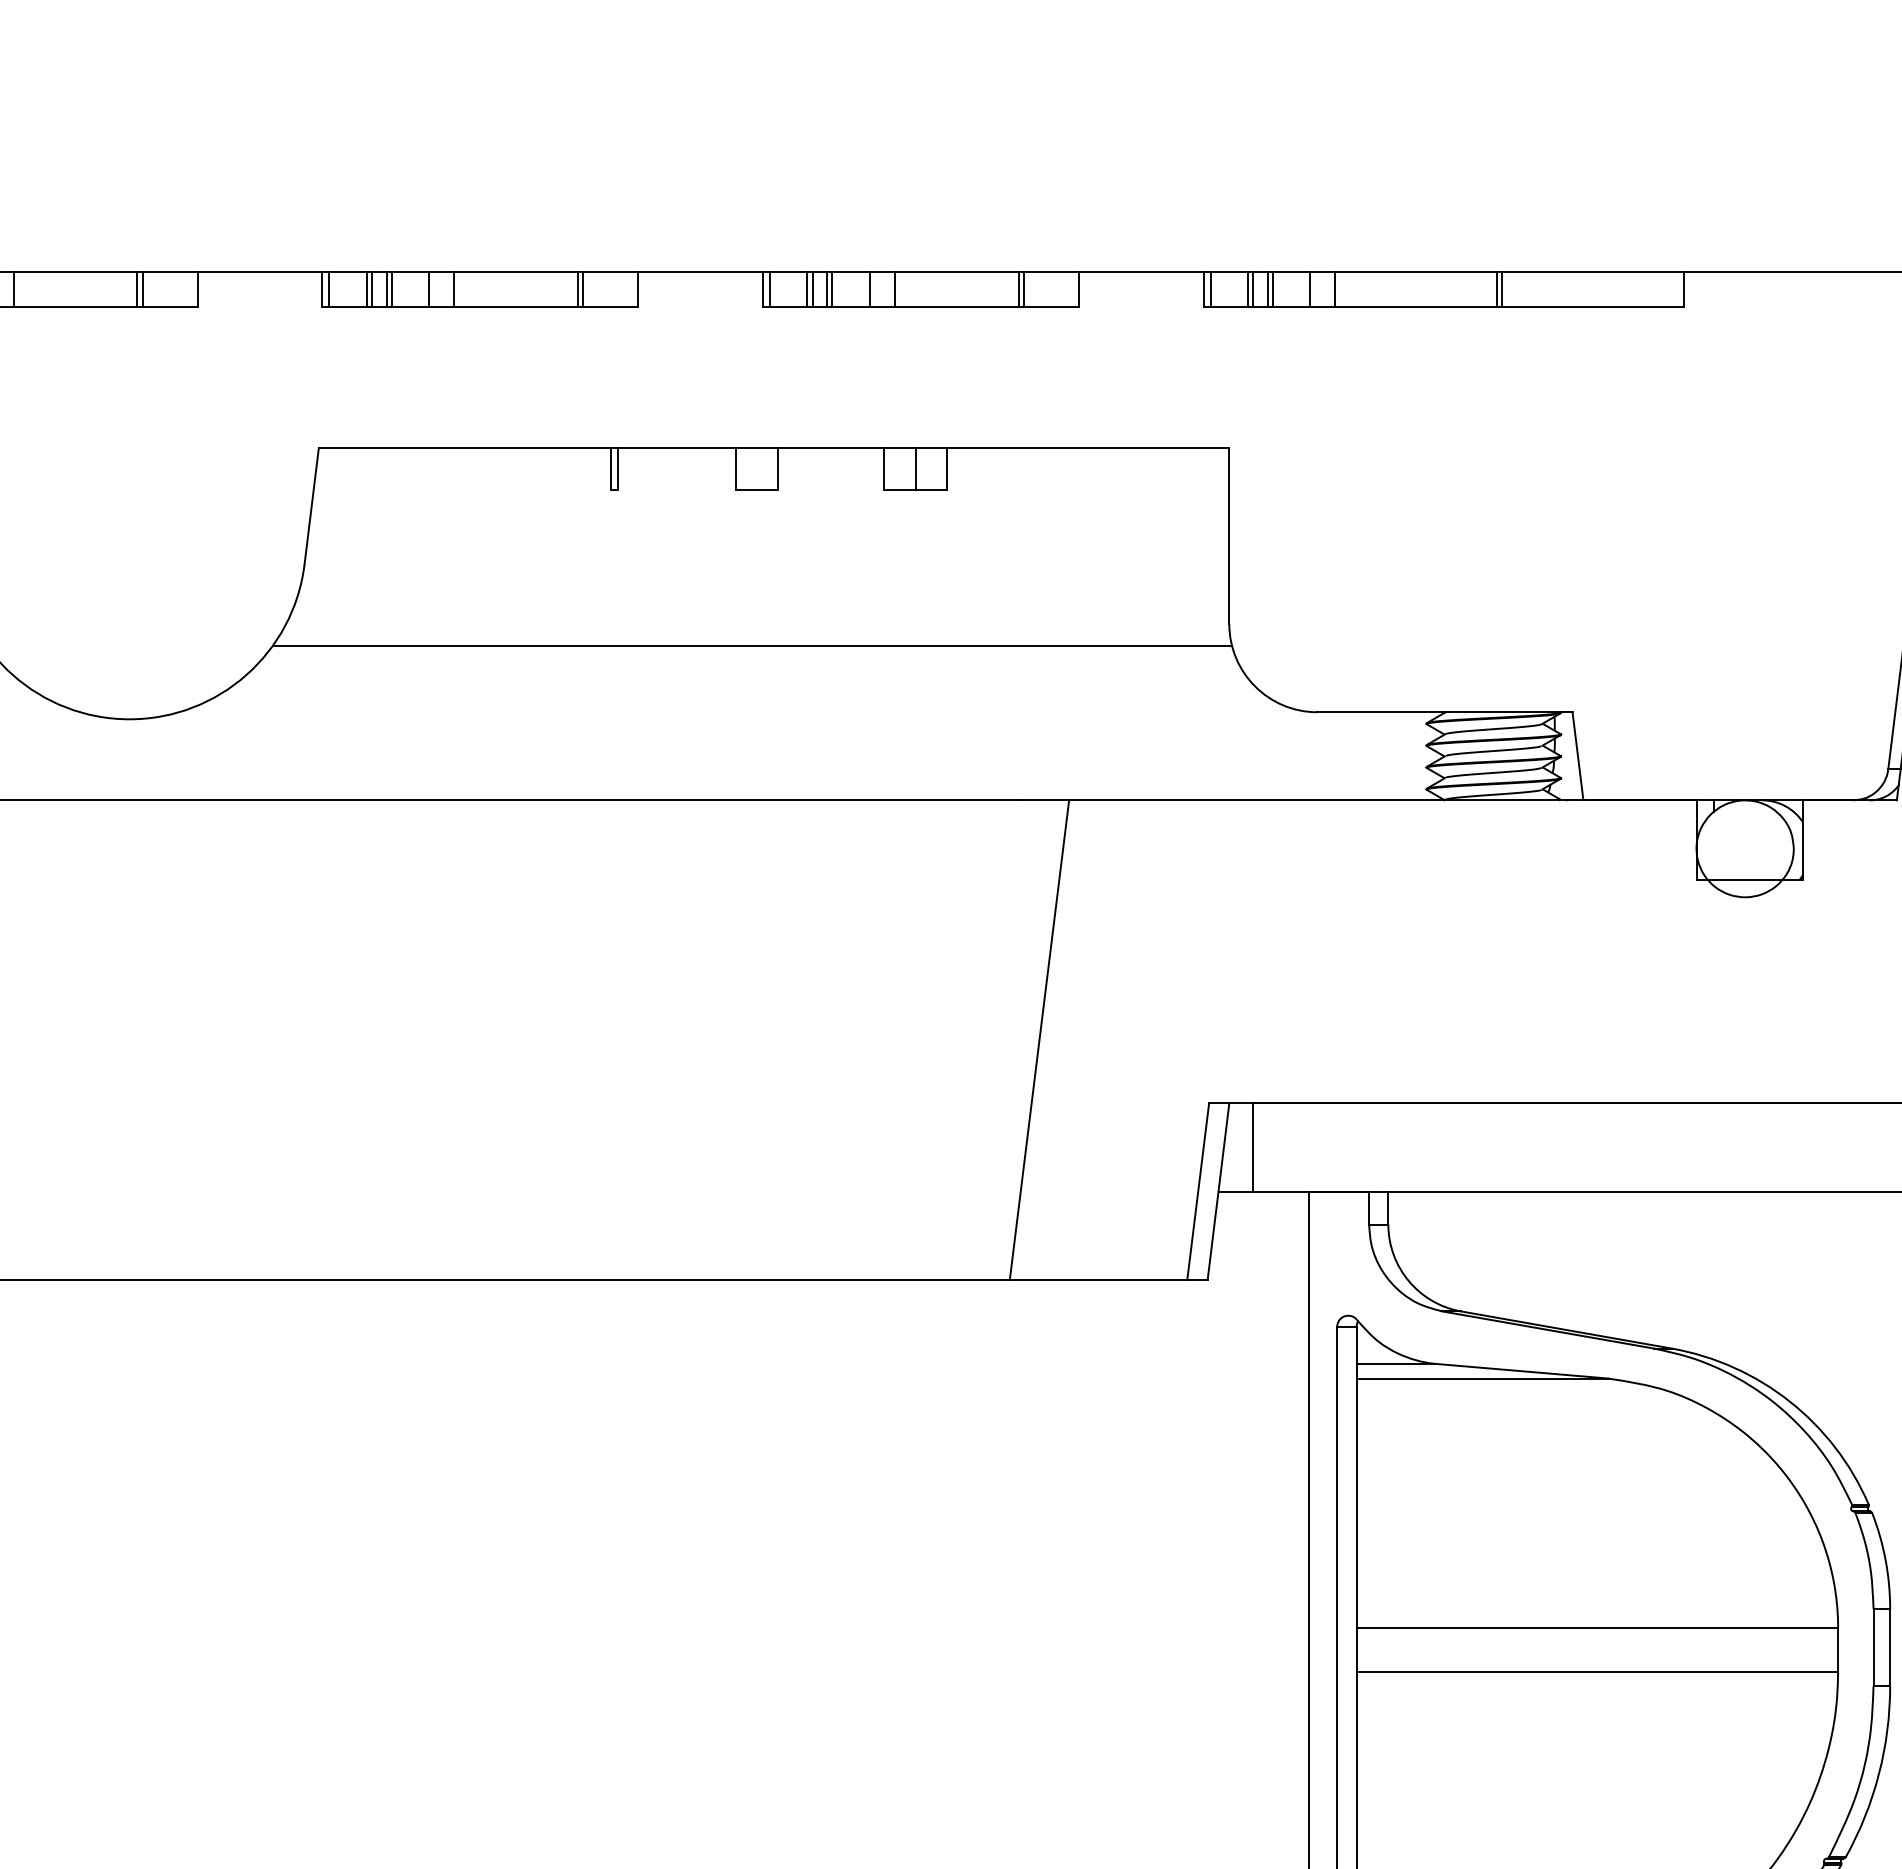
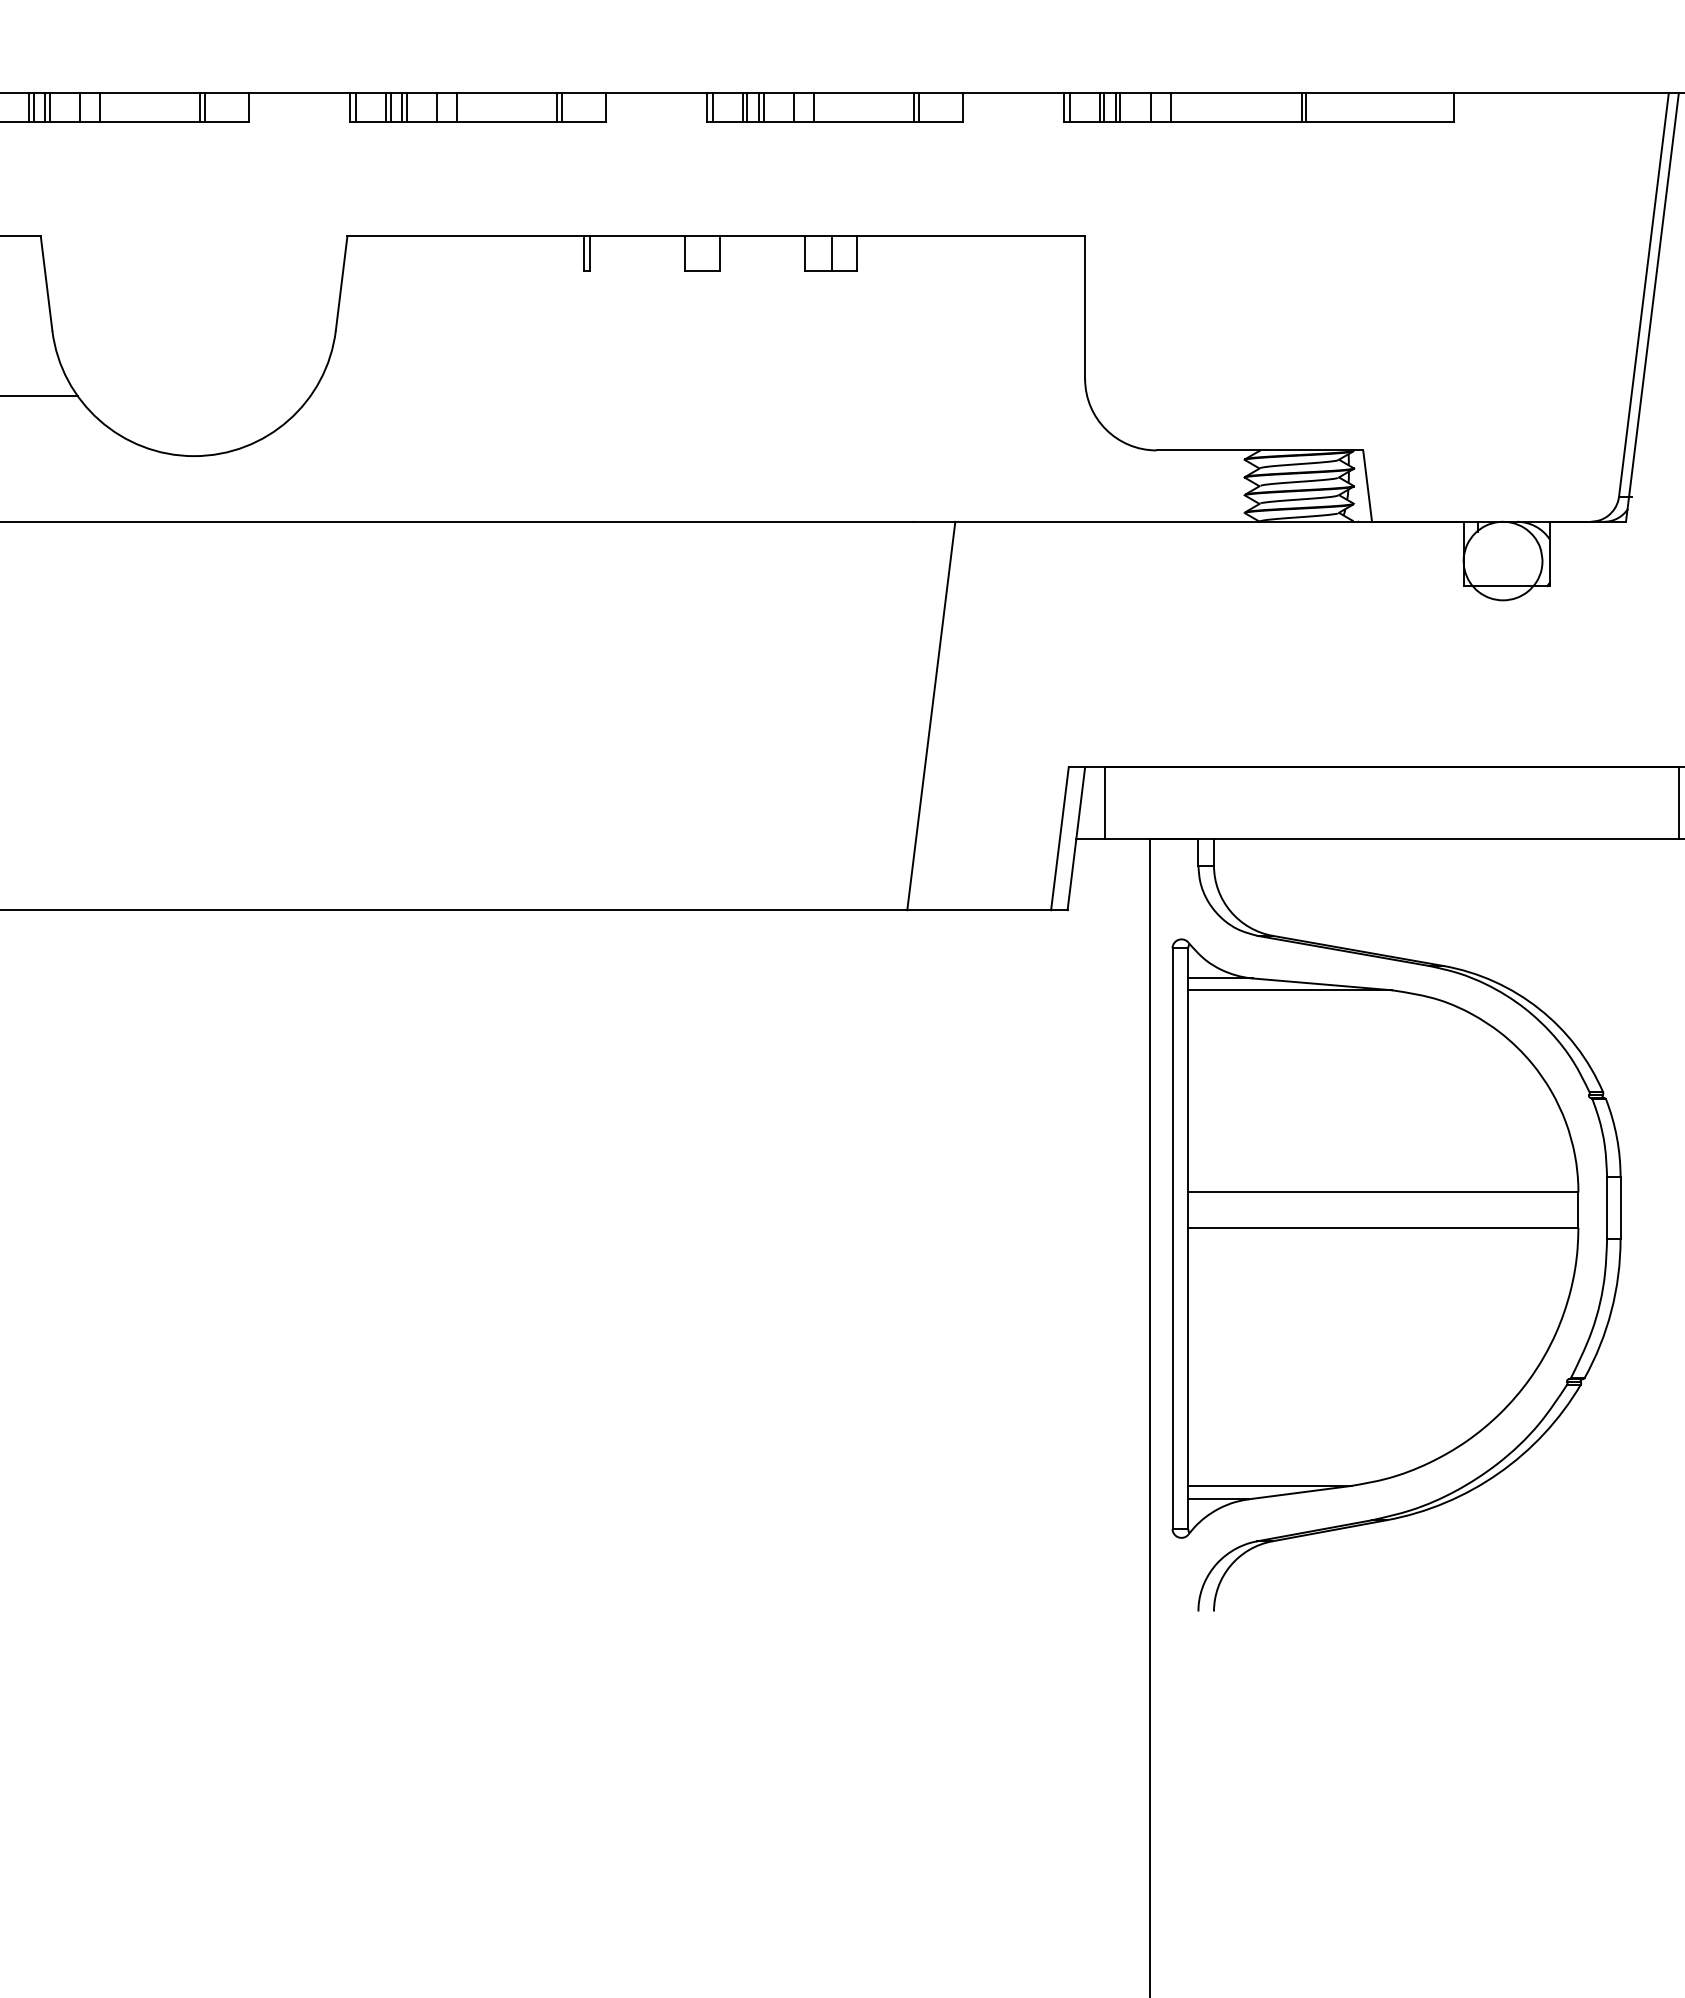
line: (752, 645) -> (698, 396), removed

